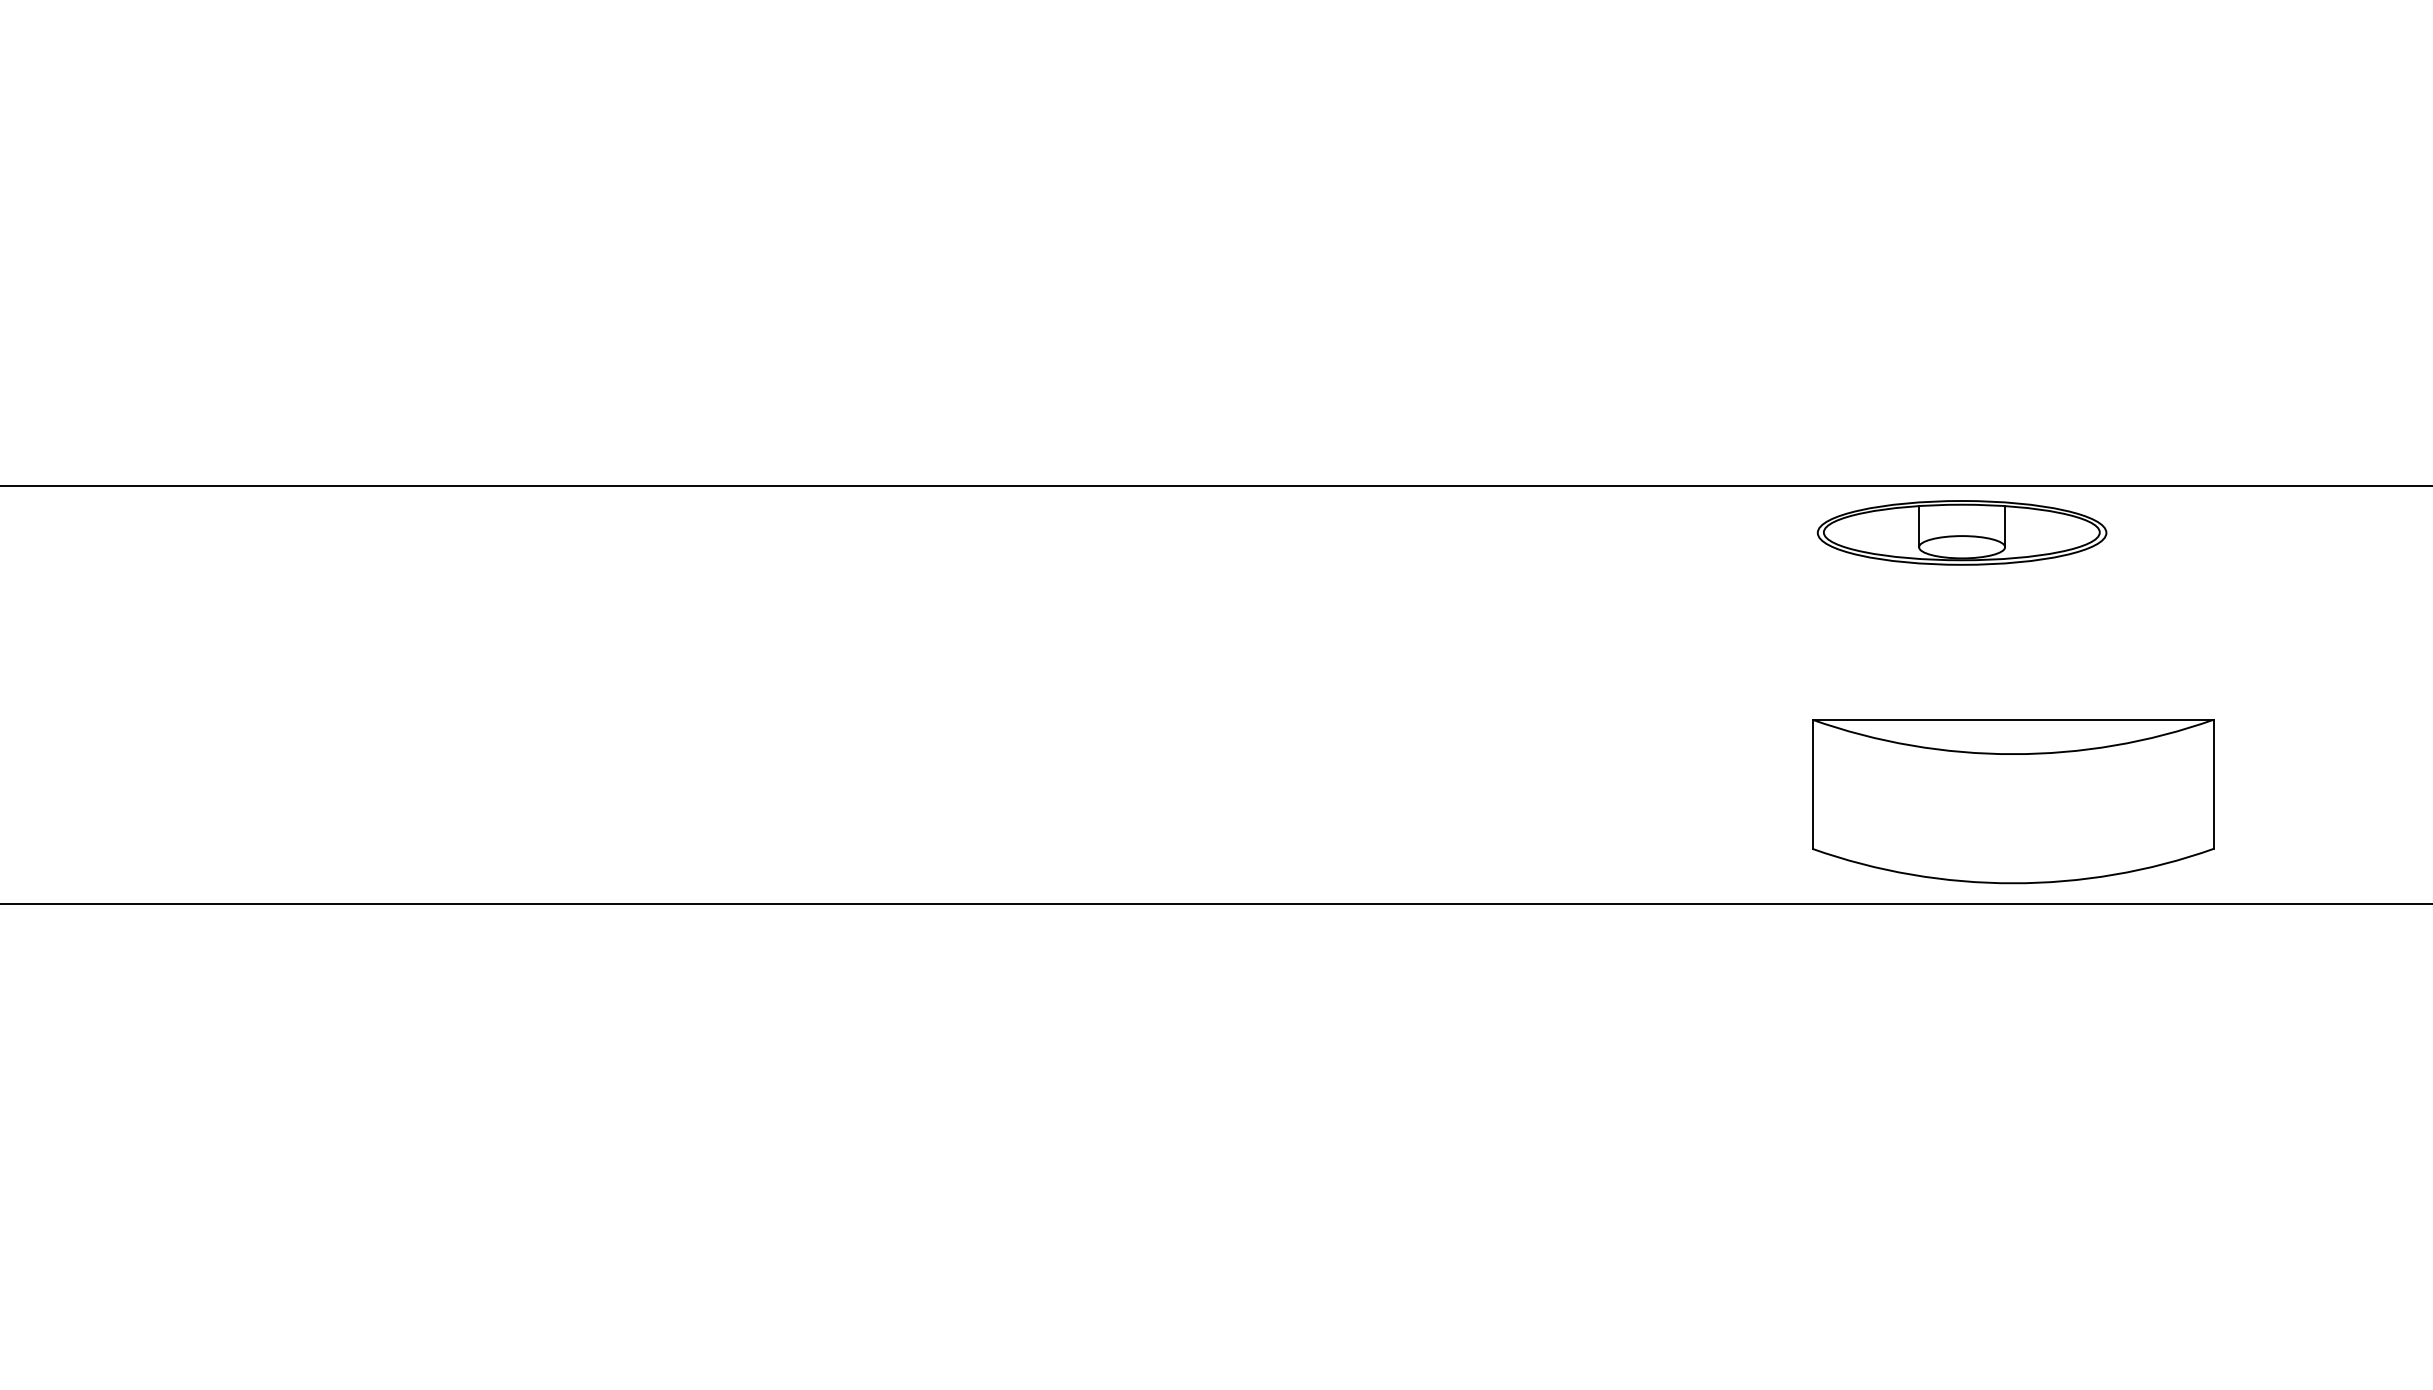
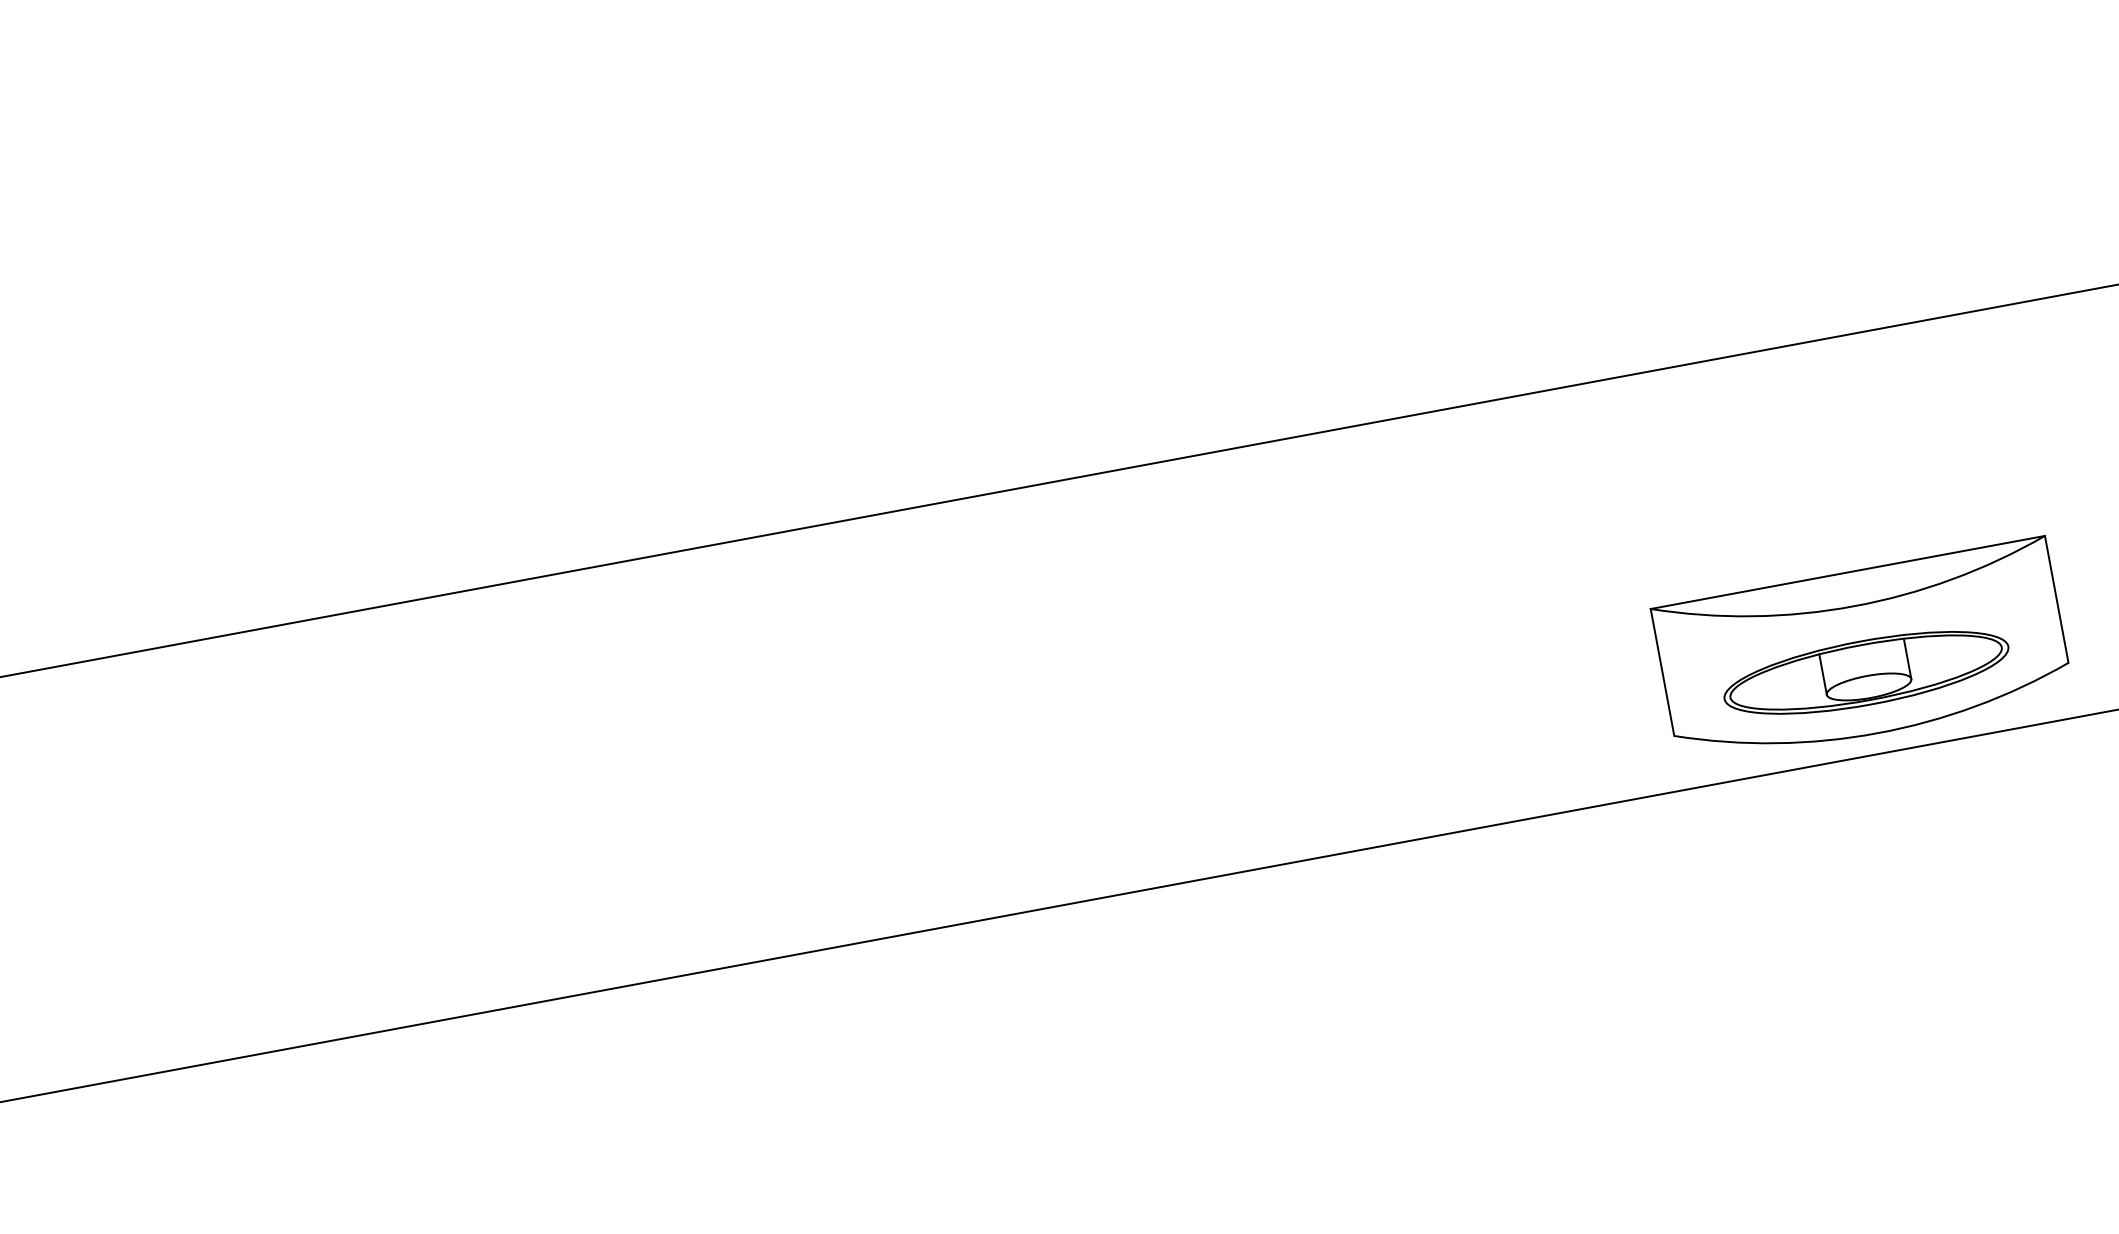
part: (1961, 532) -> (1865, 672), moved

